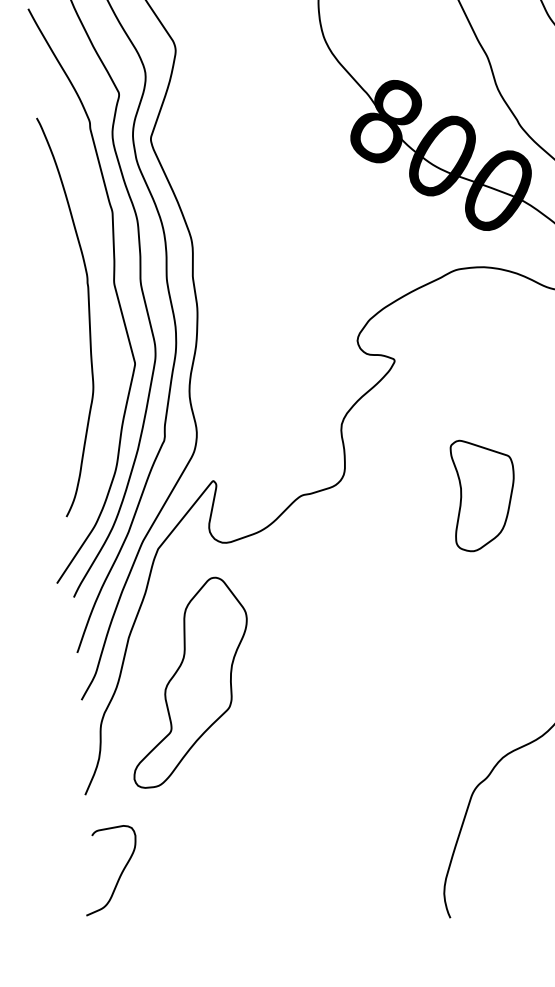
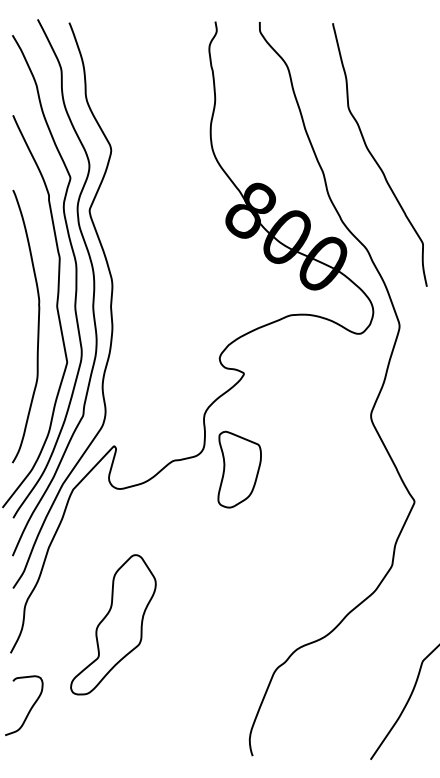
part: (483, 494) -> (239, 469), moved
part: (189, 681) -> (113, 624), moved

